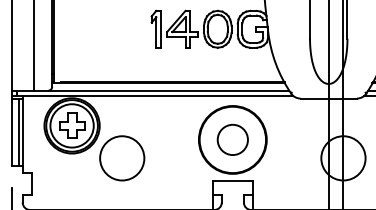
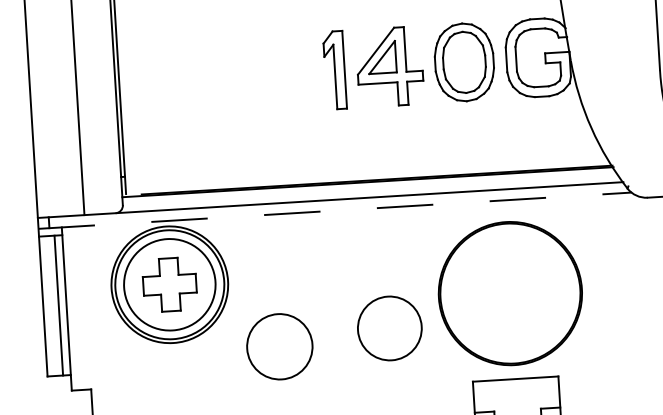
line: (152, 95) -> (335, 210), solid -> dashed
circle: (232, 139) -> (389, 327), moved
circle: (122, 158) -> (280, 346), size x0.7

